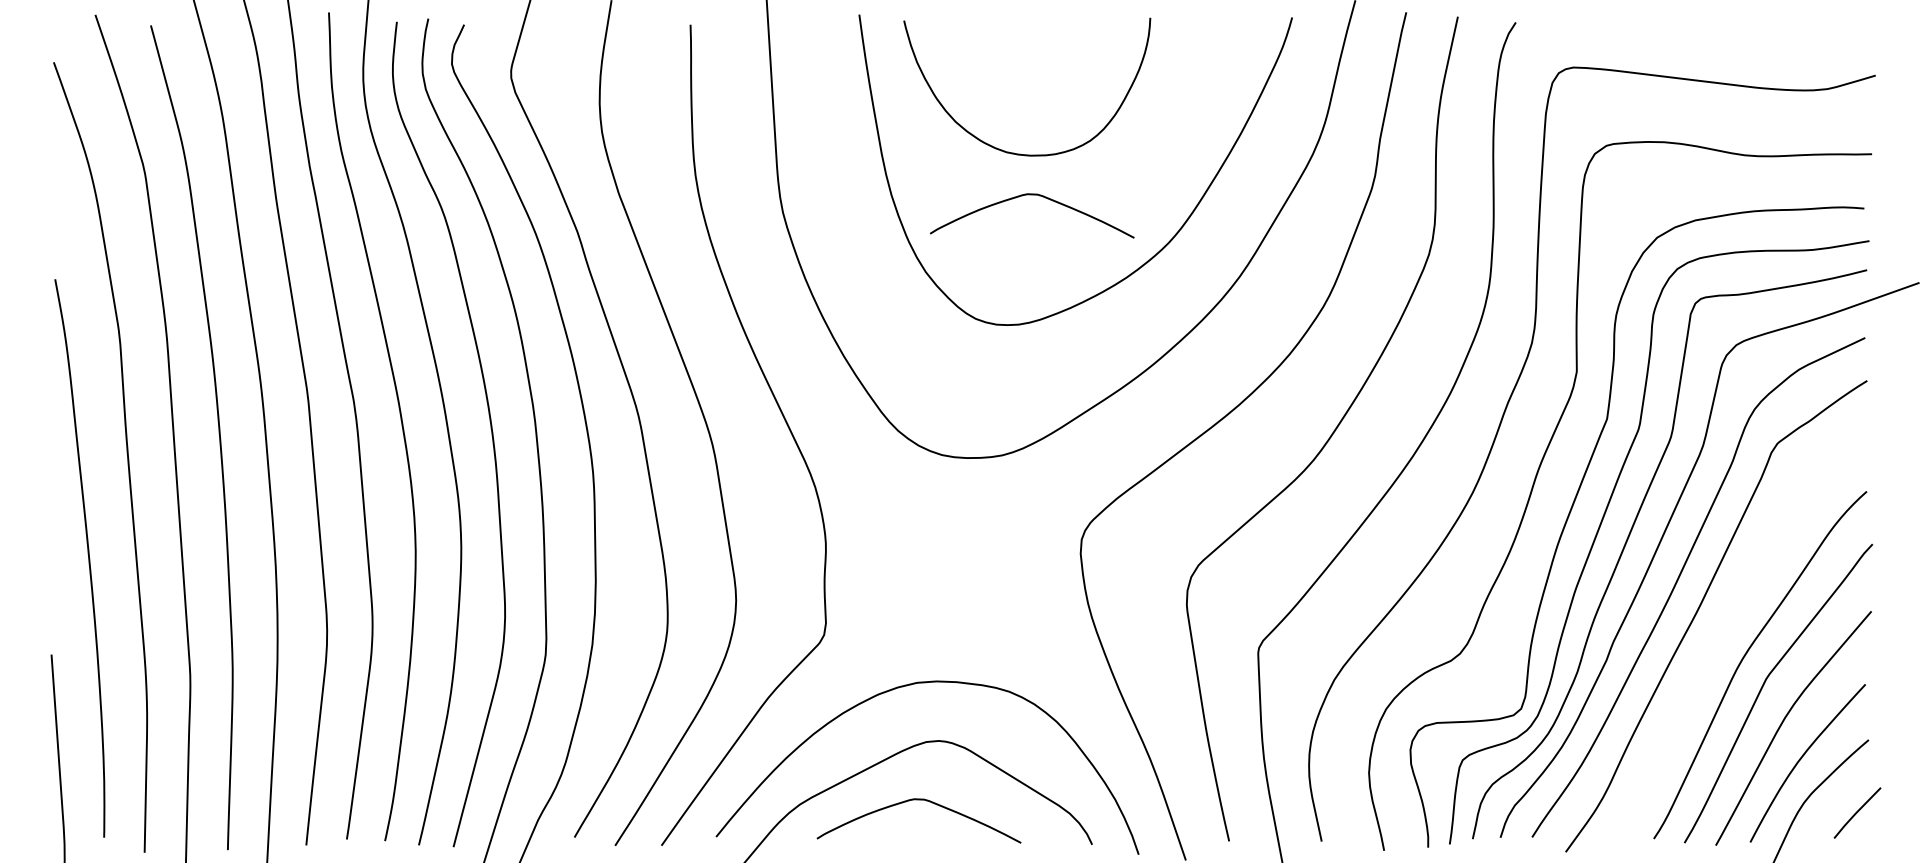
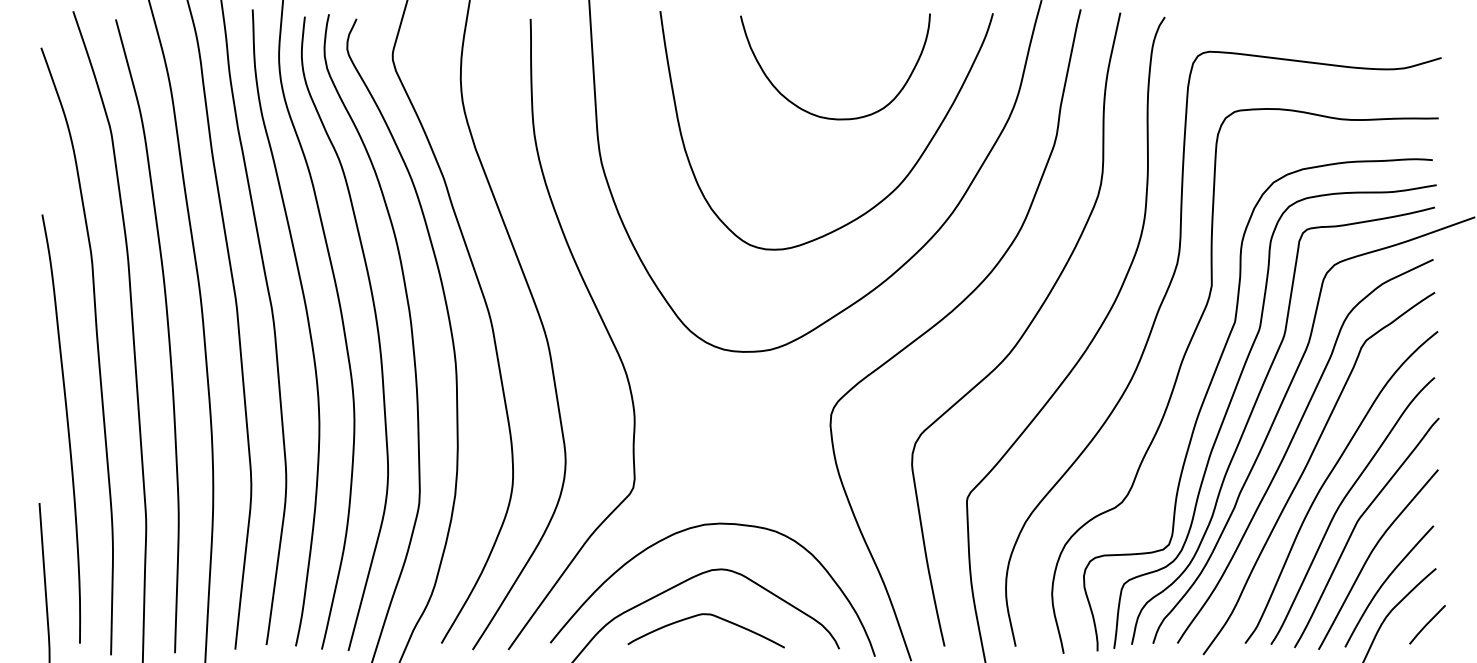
curve: (1019, 153) -> (829, 117), moved
curve: (1031, 196) -> (792, 150), removed
curve: (1728, 622) -> (1328, 478), added

